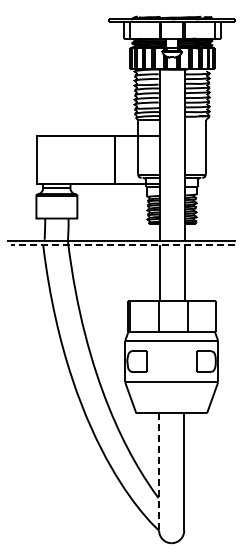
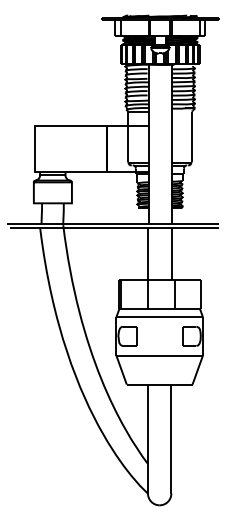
line: (122, 245) -> (113, 228), dashed -> solid
line: (159, 472) -> (148, 439), dashed -> solid

